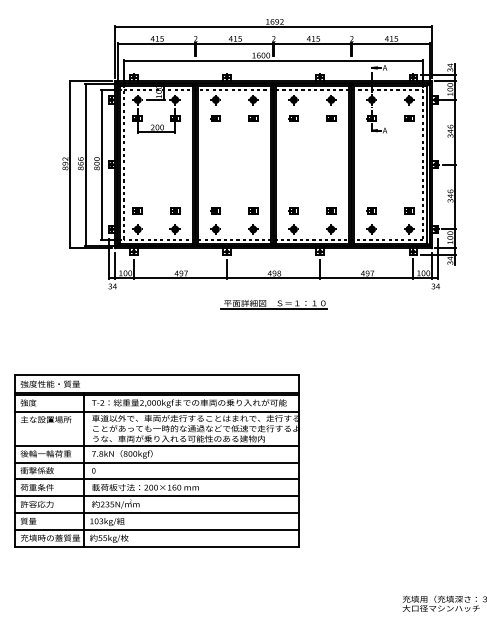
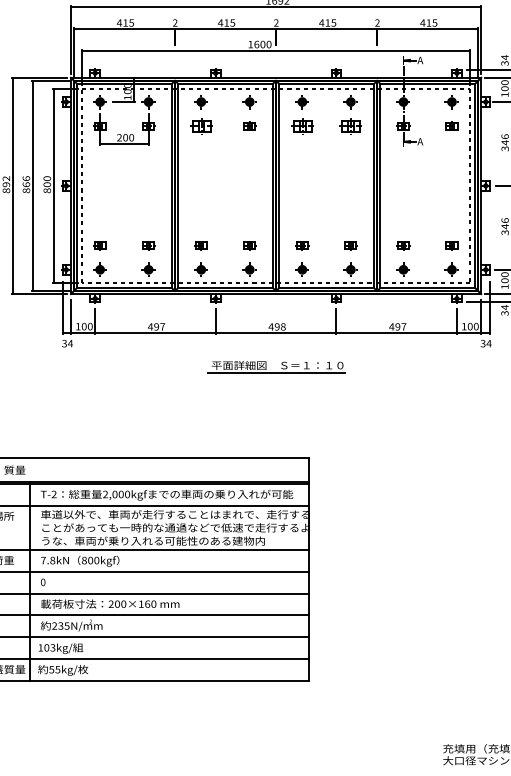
part: (215, 118) -> (200, 126), size x1.6
part: (293, 118) -> (301, 126), size x1.6
part: (331, 118) -> (351, 126), size x1.6

